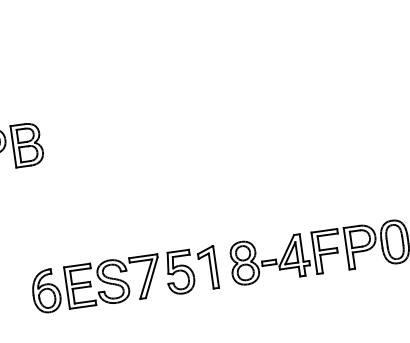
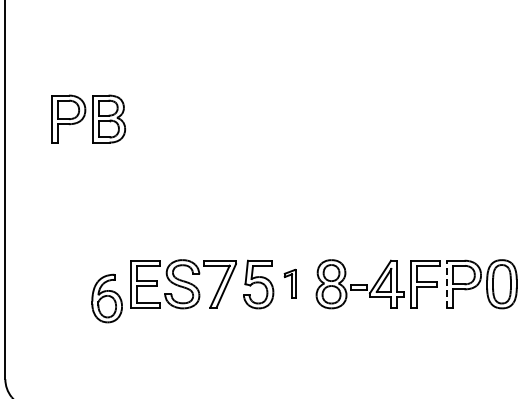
line: (346, 248) -> (447, 283), solid -> dashed
part: (207, 267) -> (289, 283), size x0.6
part: (45, 291) -> (106, 298), moved

